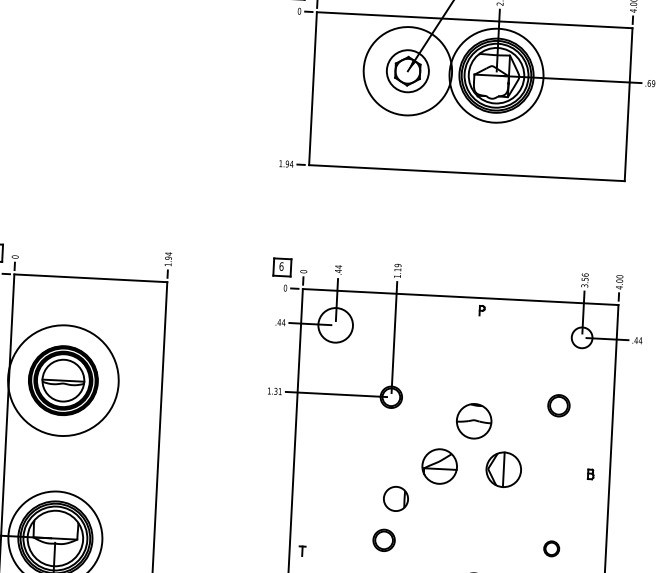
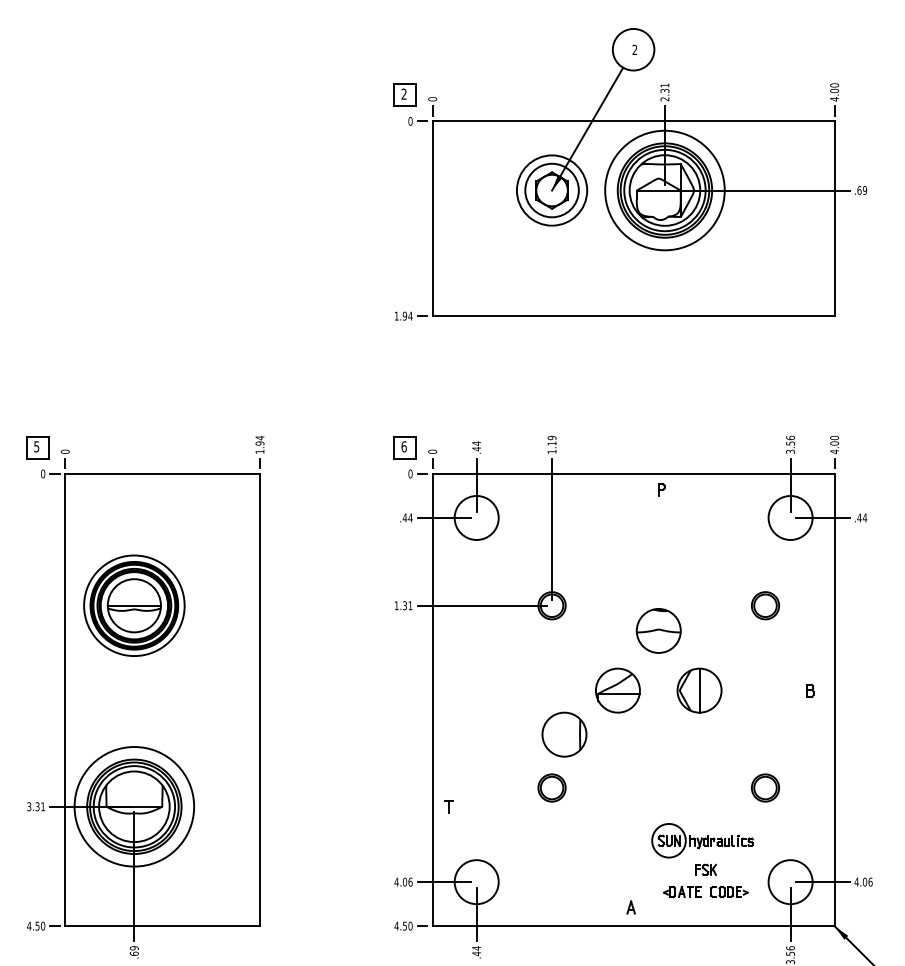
circle: (407, 71) -> (551, 190), size x0.62
circle: (582, 337) -> (790, 517), size x1.67
circle: (63, 380) -> (134, 605), size x0.71
part: (396, 498) -> (564, 734), size x1.43
part: (551, 548) -> (765, 787), size x1.43

